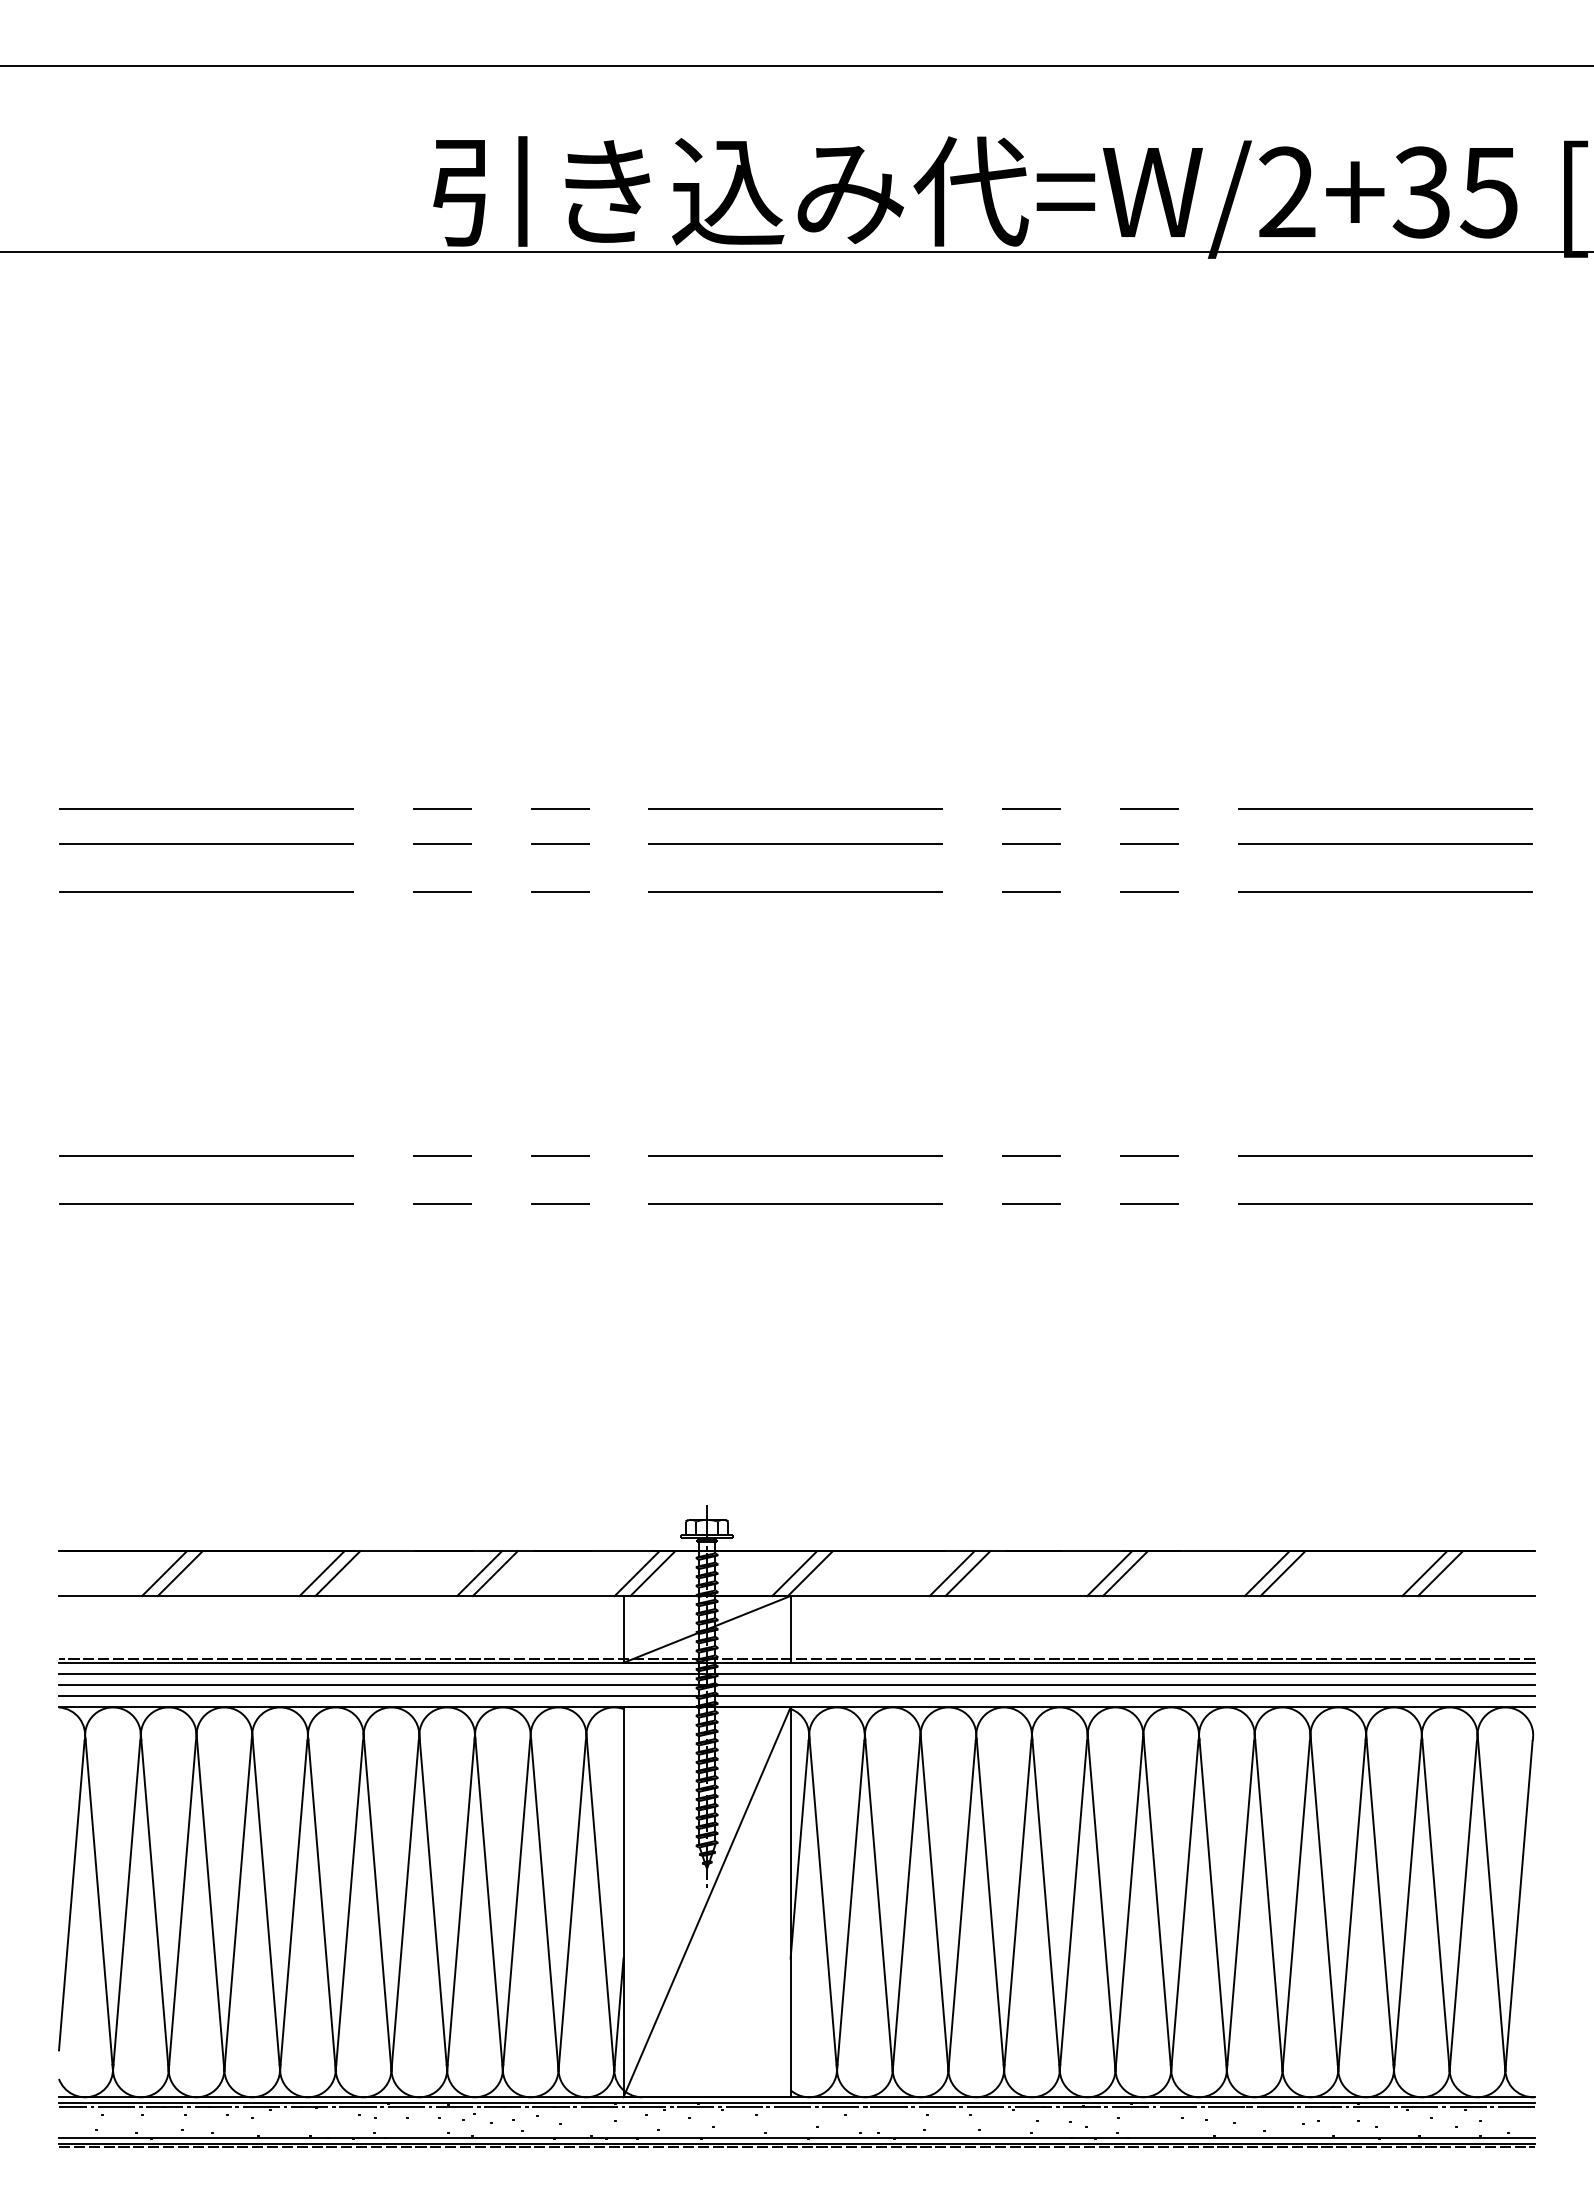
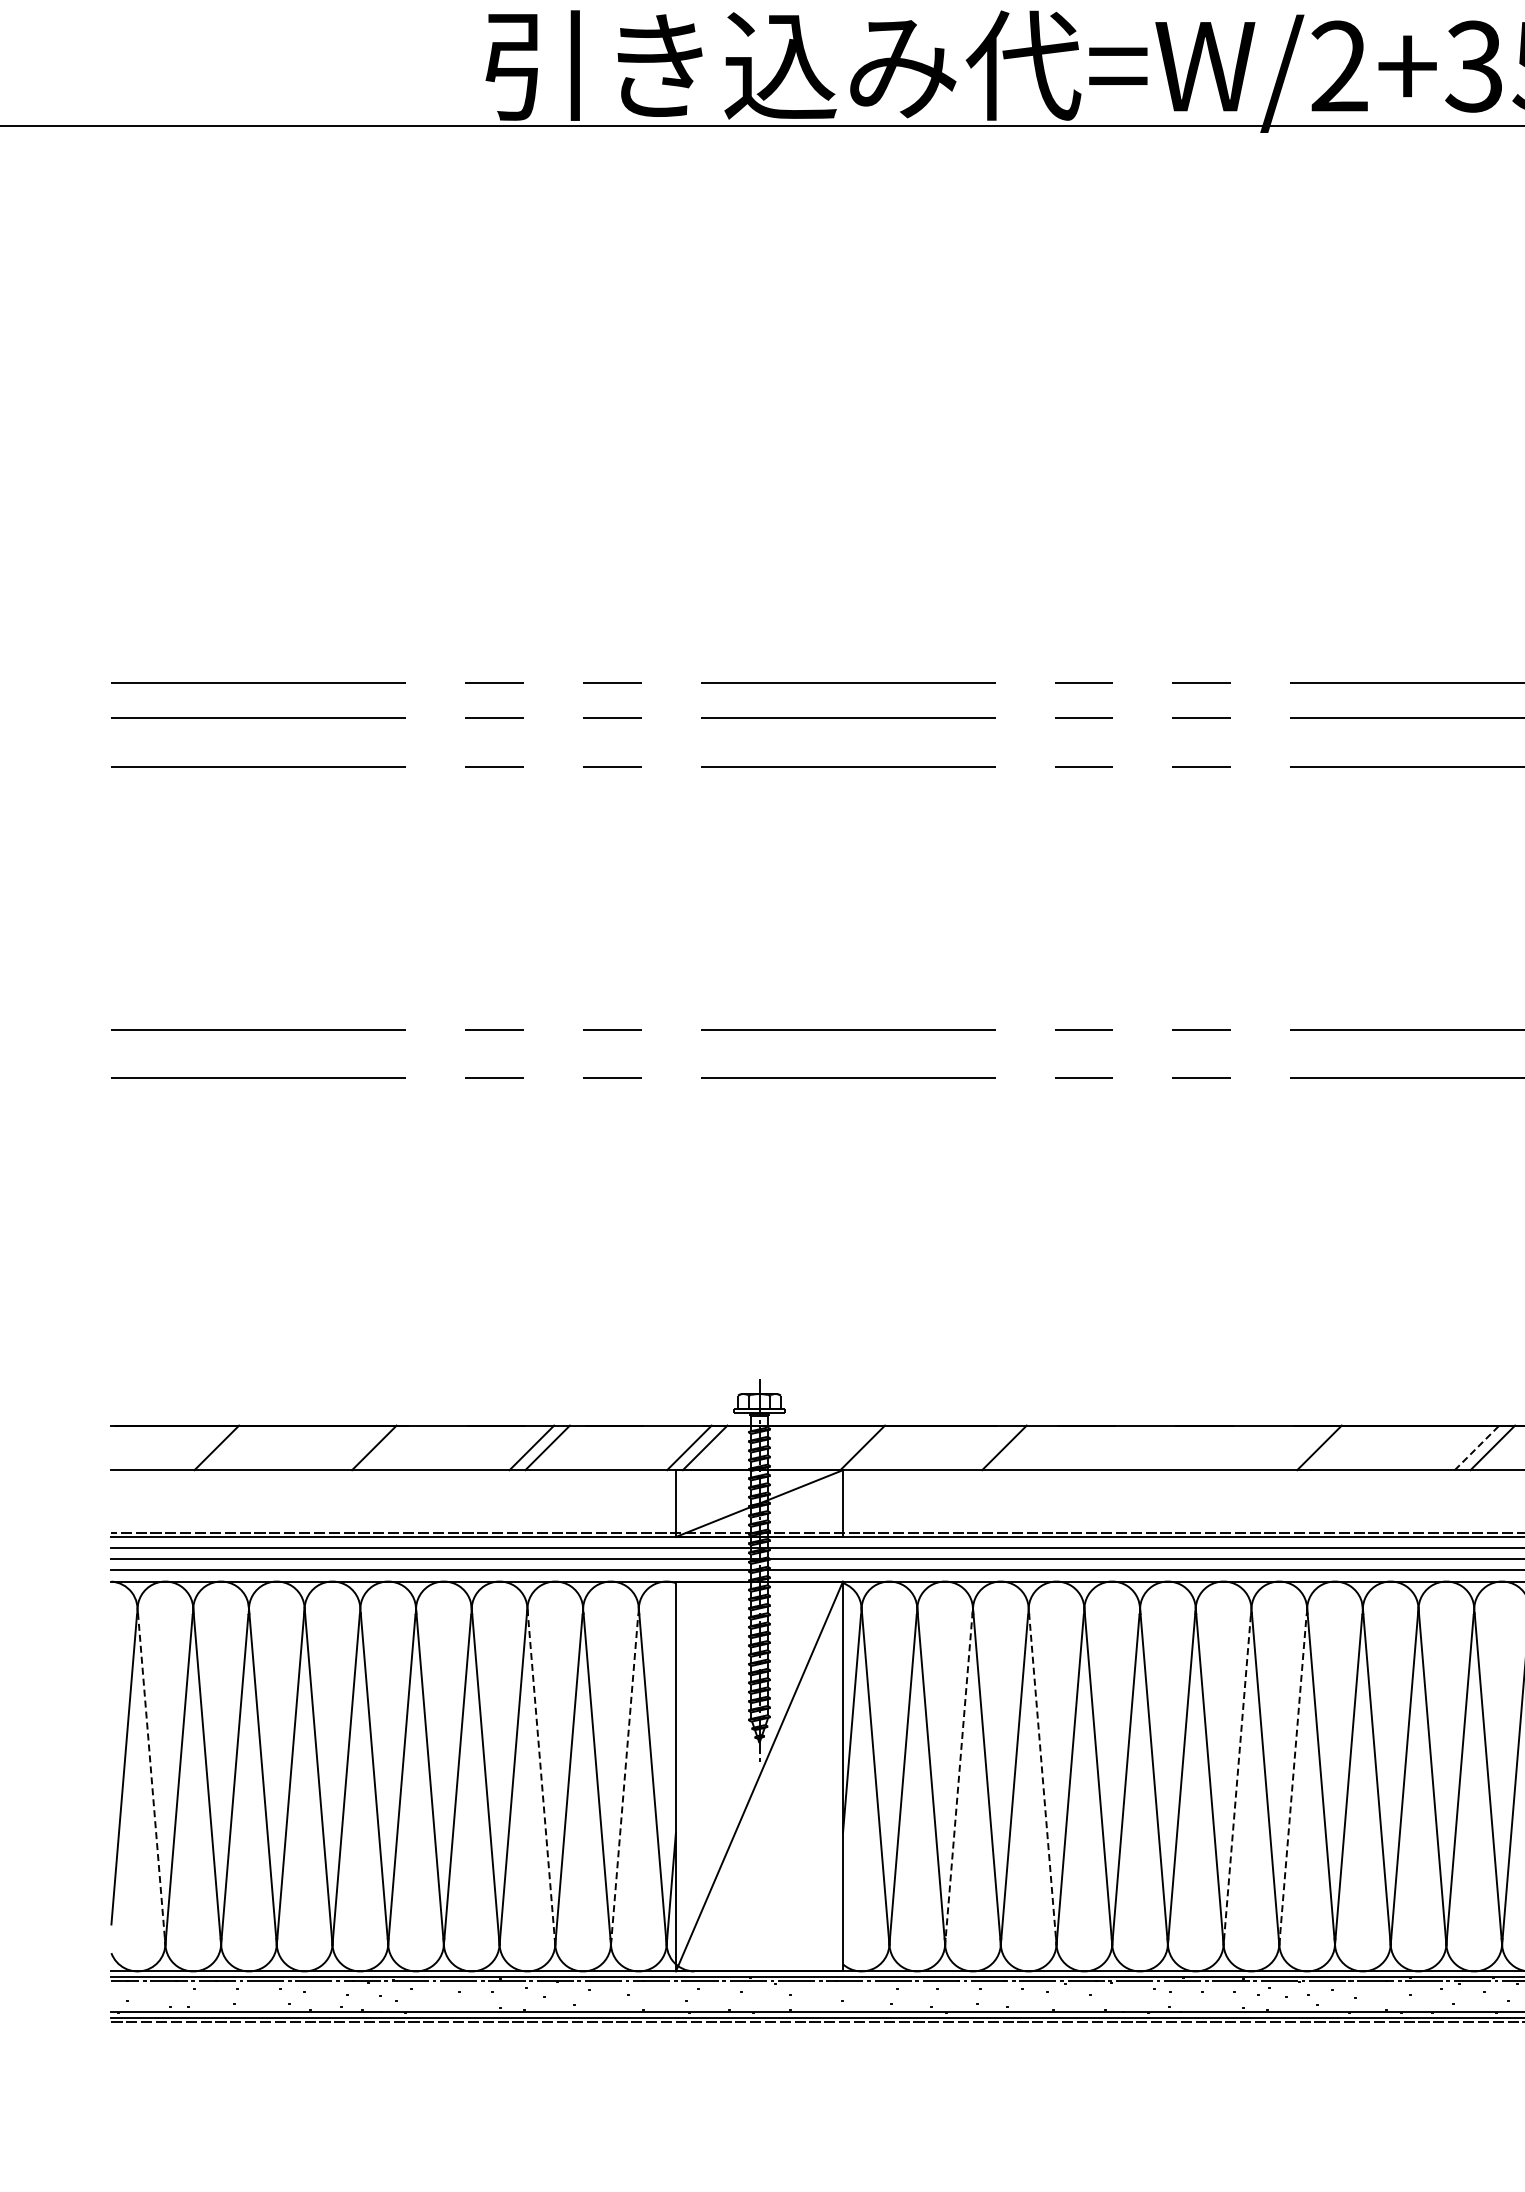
line: (179, 1573) -> (231, 1447), removed
line: (337, 1573) -> (389, 1447), removed
line: (794, 1573) -> (846, 1447), removed
line: (967, 1573) -> (1019, 1447), removed
line: (1109, 1573) -> (1161, 1447), removed
line: (1125, 1573) -> (1177, 1447), removed
line: (1282, 1573) -> (1334, 1447), removed
line: (1424, 1573) -> (1476, 1447), solid -> dashed
line: (488, 1901) -> (540, 1775), solid -> dashed
line: (99, 1904) -> (151, 1778), solid -> dashed
line: (906, 1904) -> (958, 1778), solid -> dashed
line: (990, 1904) -> (1042, 1778), solid -> dashed
line: (572, 1905) -> (624, 1779), solid -> dashed
line: (1240, 1905) -> (1292, 1779), solid -> dashed
line: (1184, 1906) -> (1236, 1780), solid -> dashed

